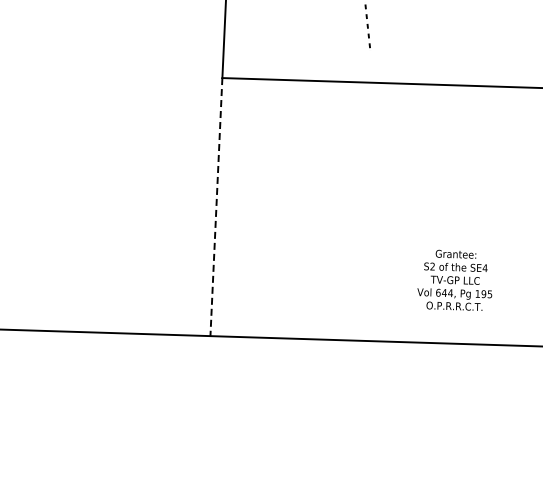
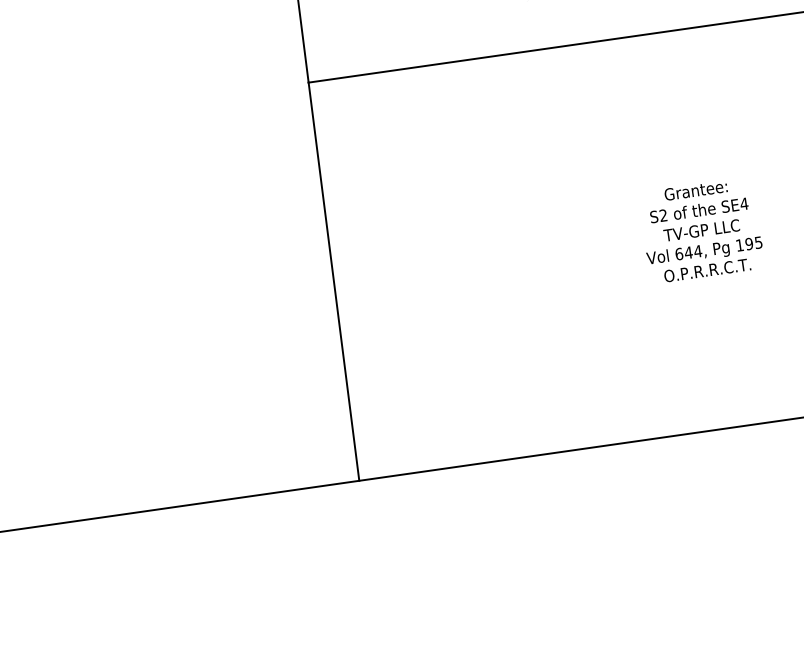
line: (216, 207) -> (334, 282), dashed -> solid
text: (454, 279) -> (700, 229), moved

